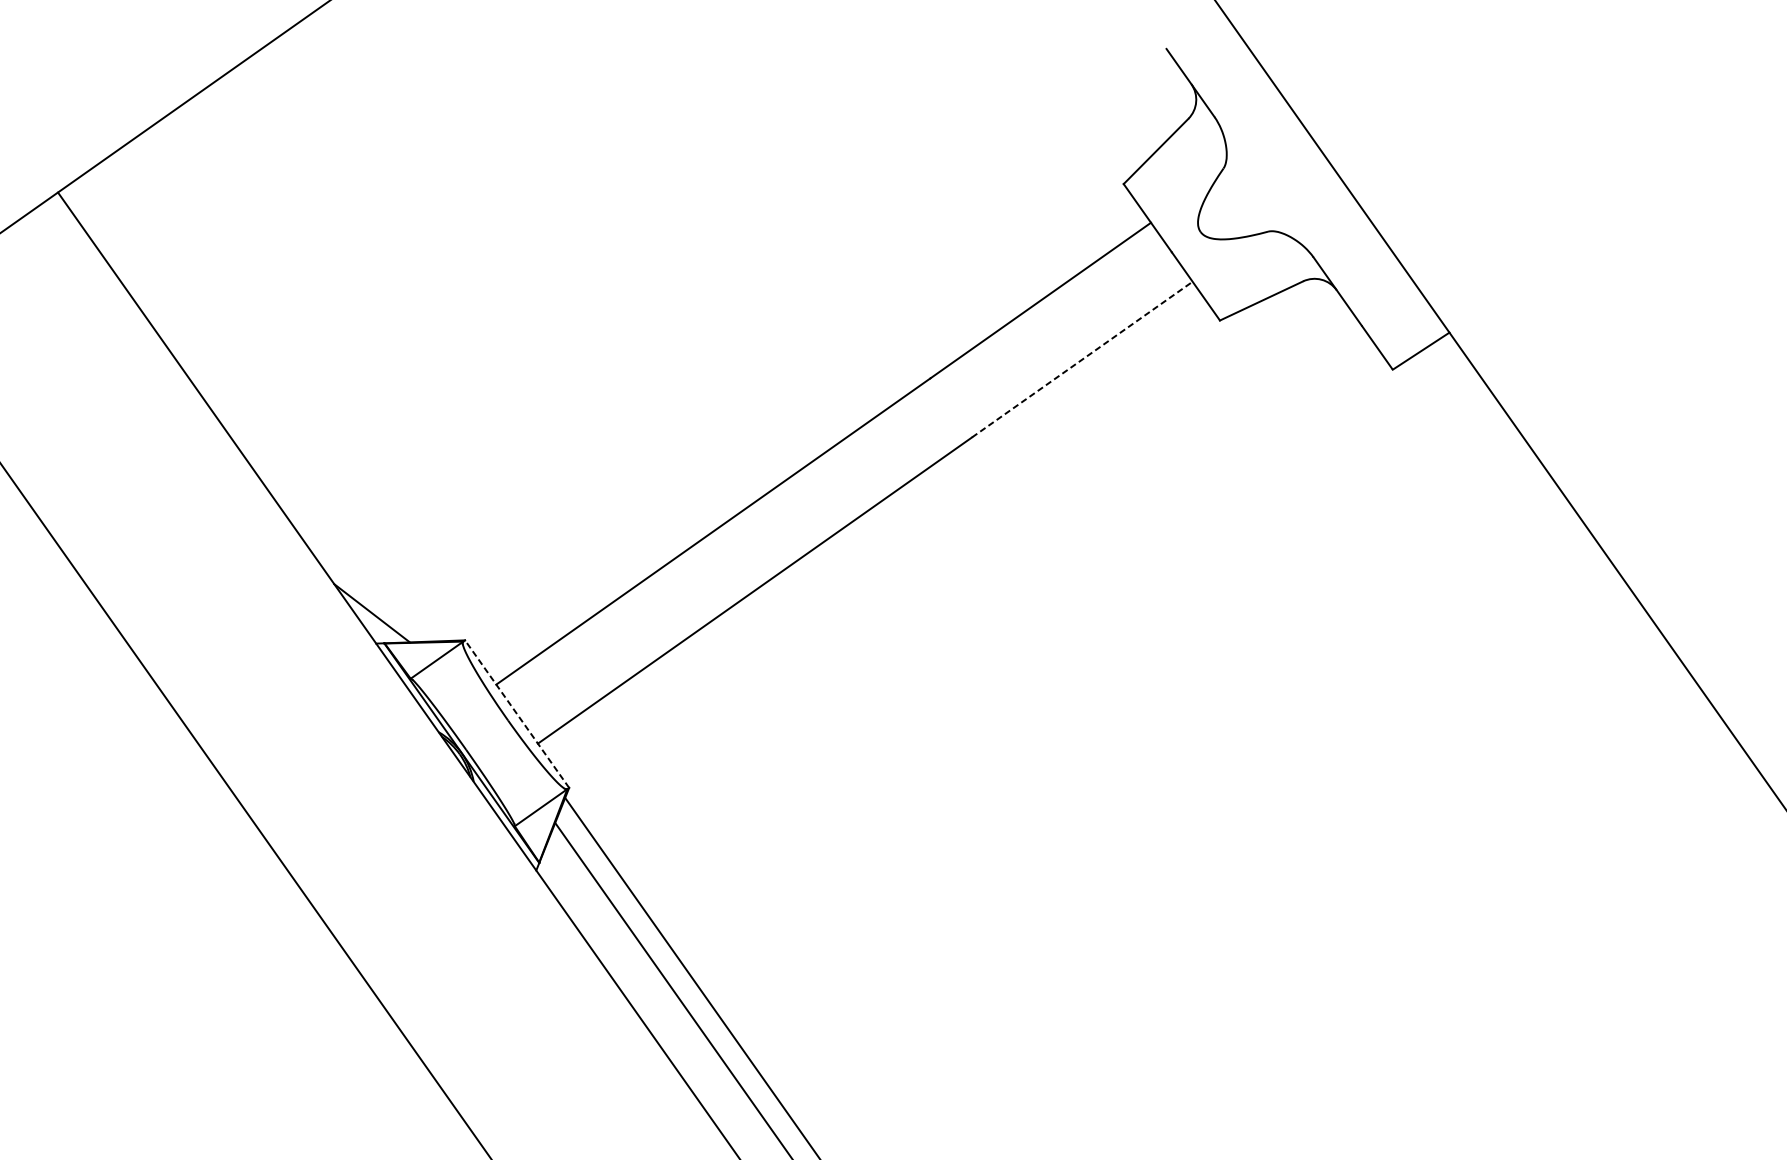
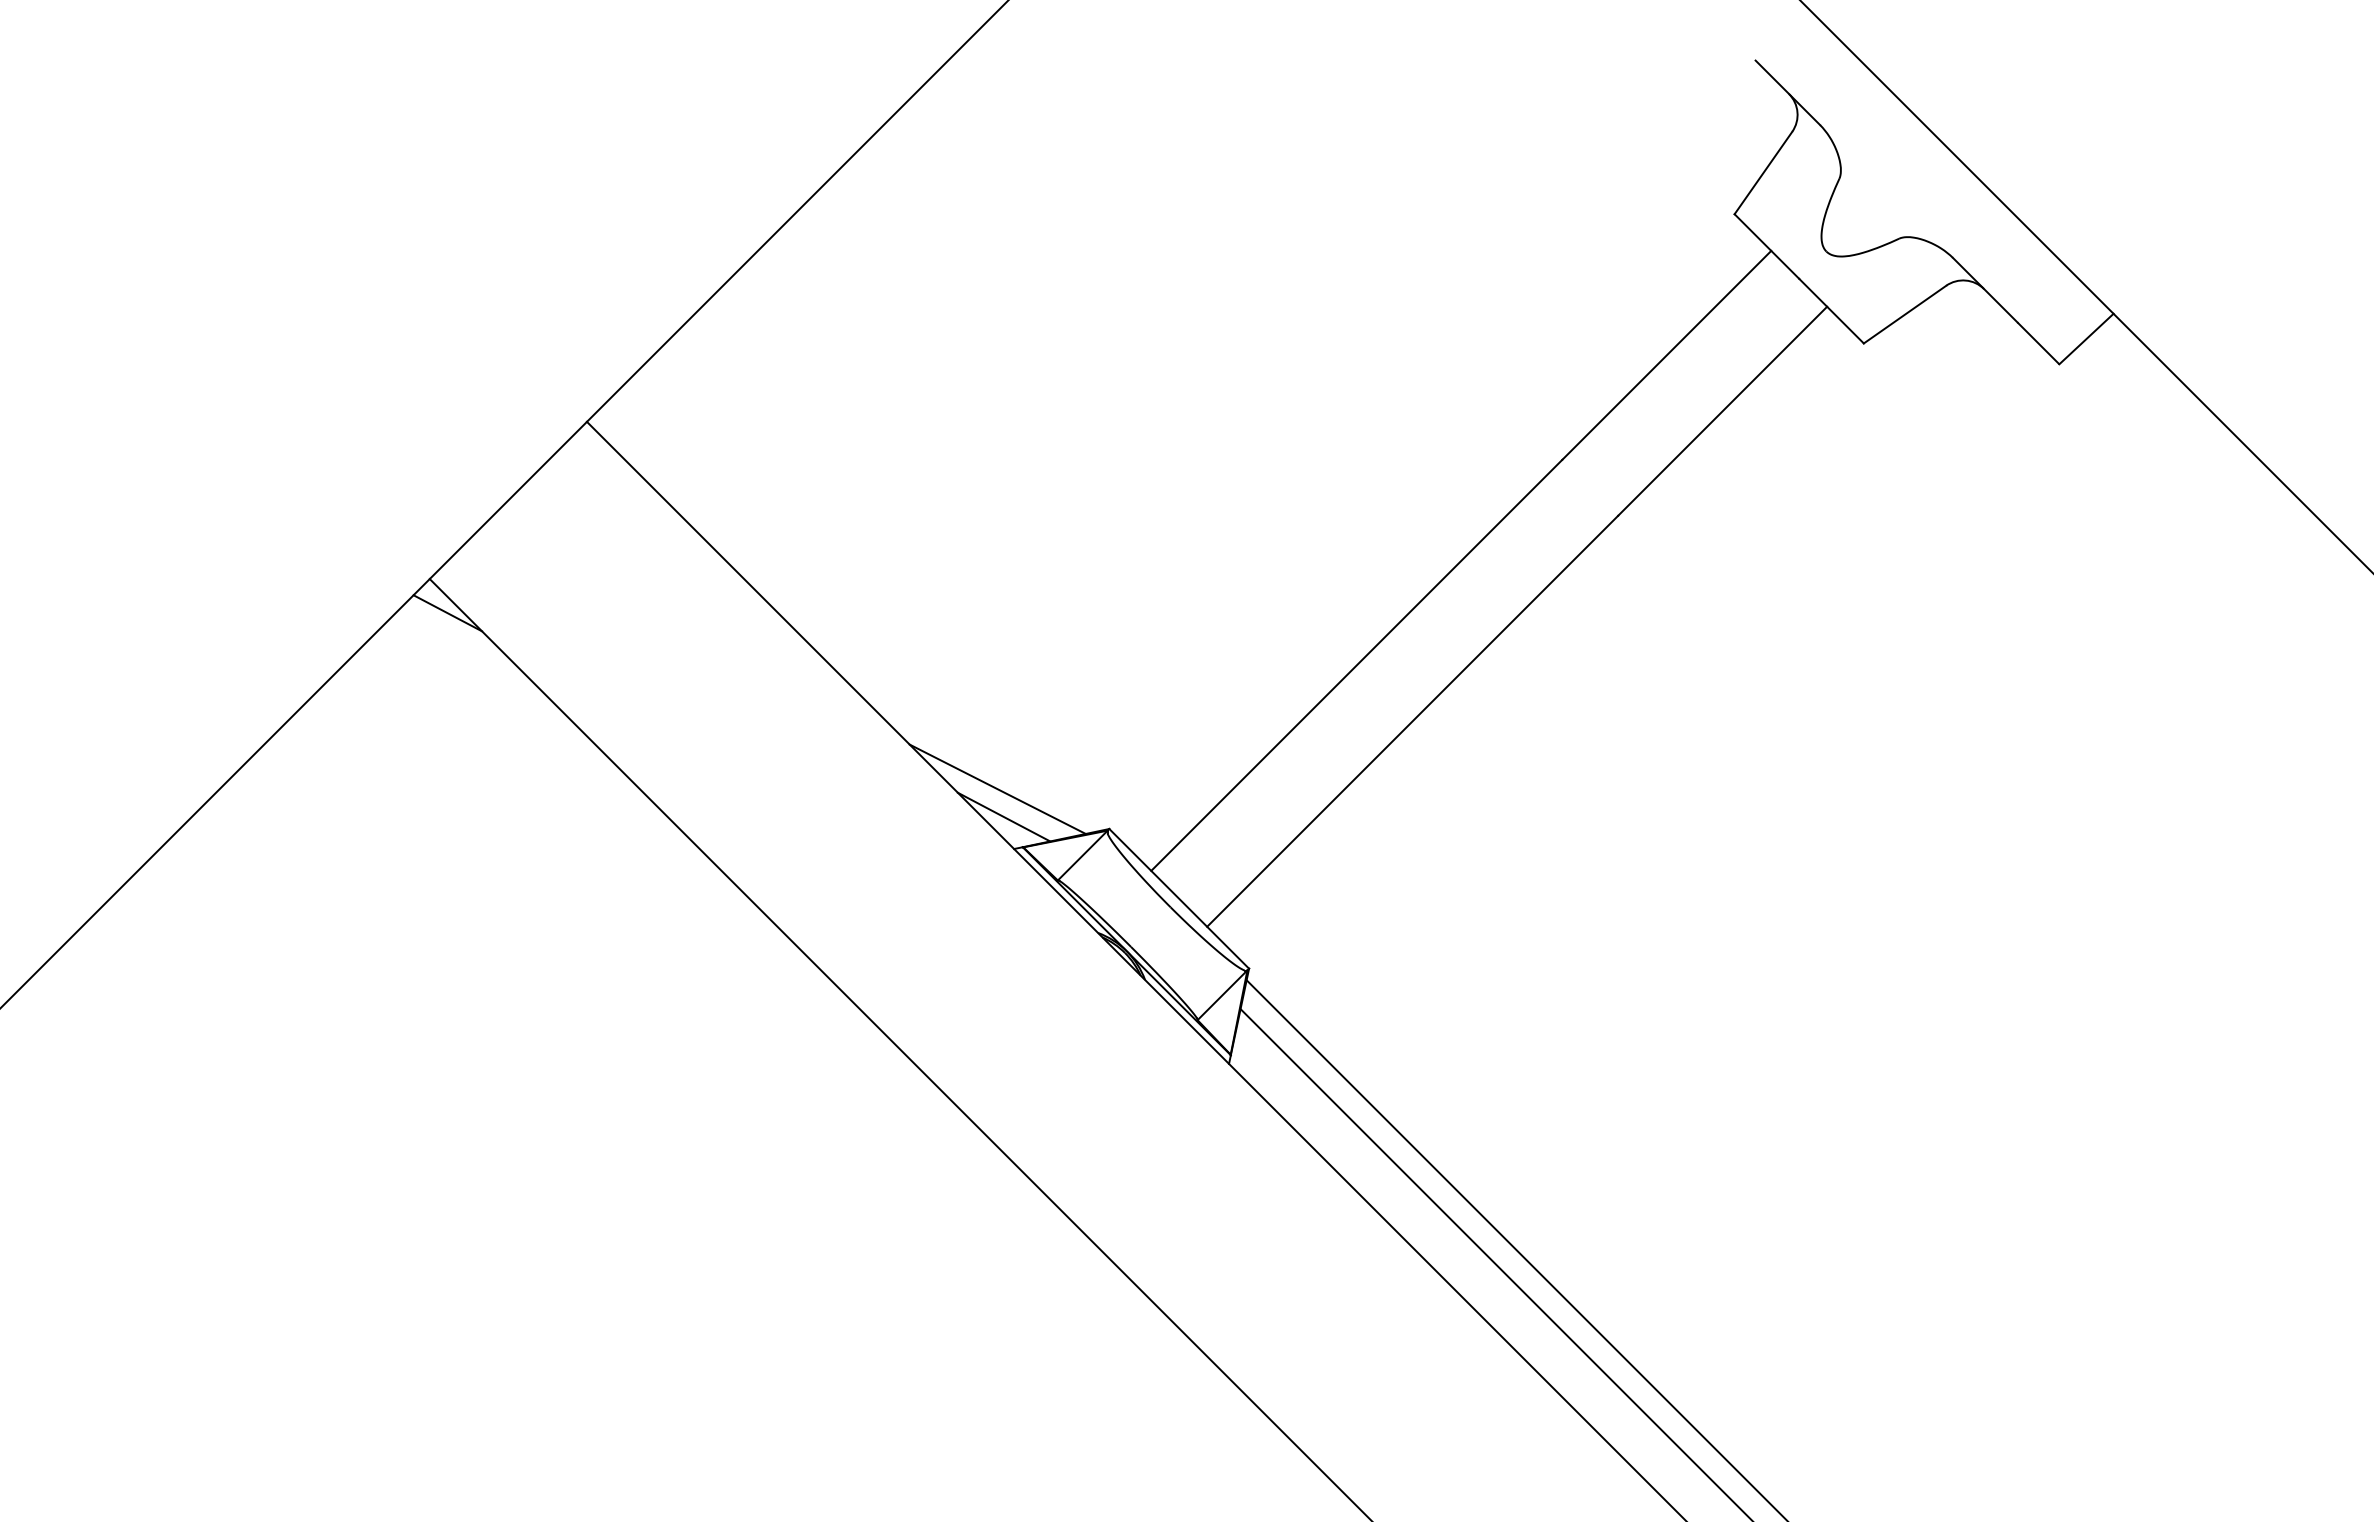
line: (1082, 359) -> (1722, 411), dashed -> solid
line: (370, 586) -> (997, 788), added
line: (517, 713) -> (1179, 898), dashed -> solid

